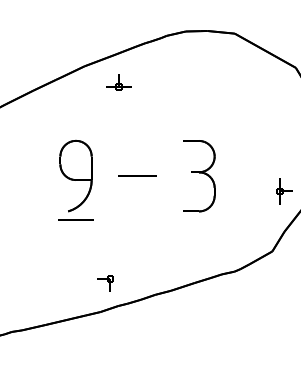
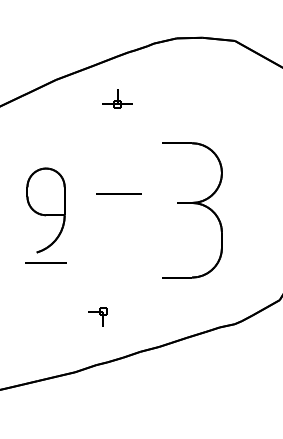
part: (118, 82) -> (116, 99), moved
line: (137, 175) -> (119, 193), moved
part: (199, 176) -> (193, 210), size x1.6
part: (105, 283) -> (97, 316), moved

